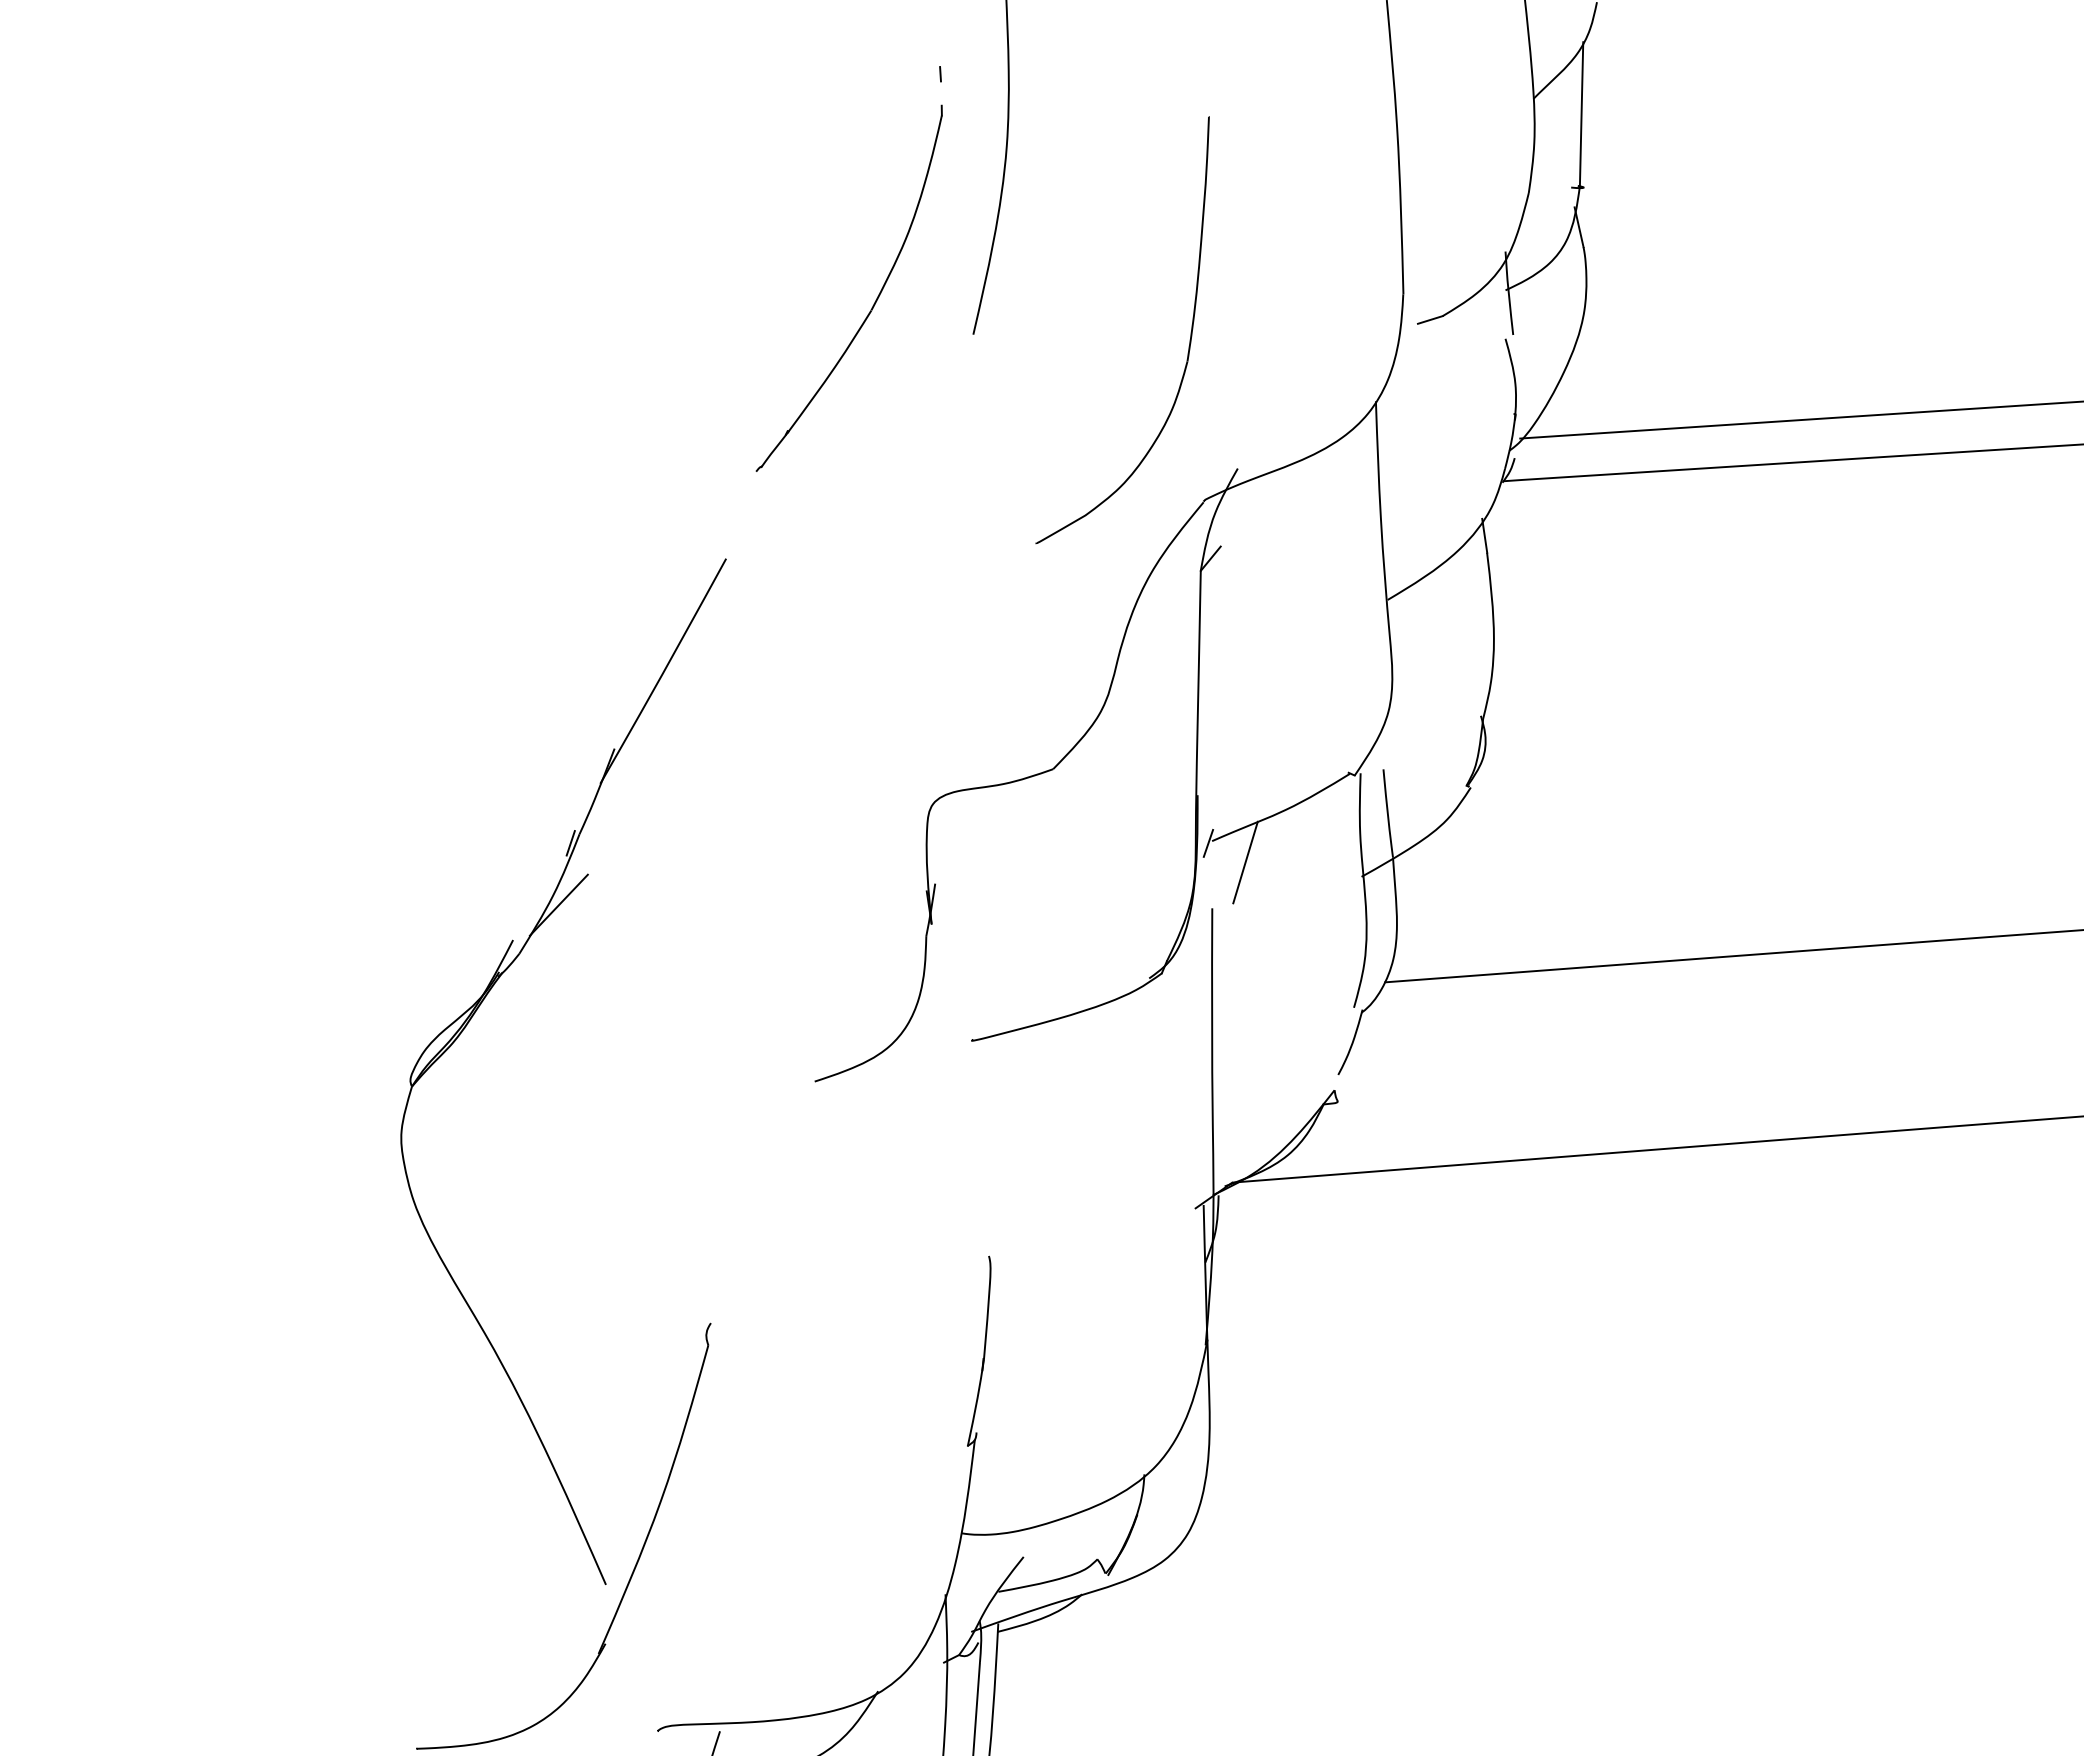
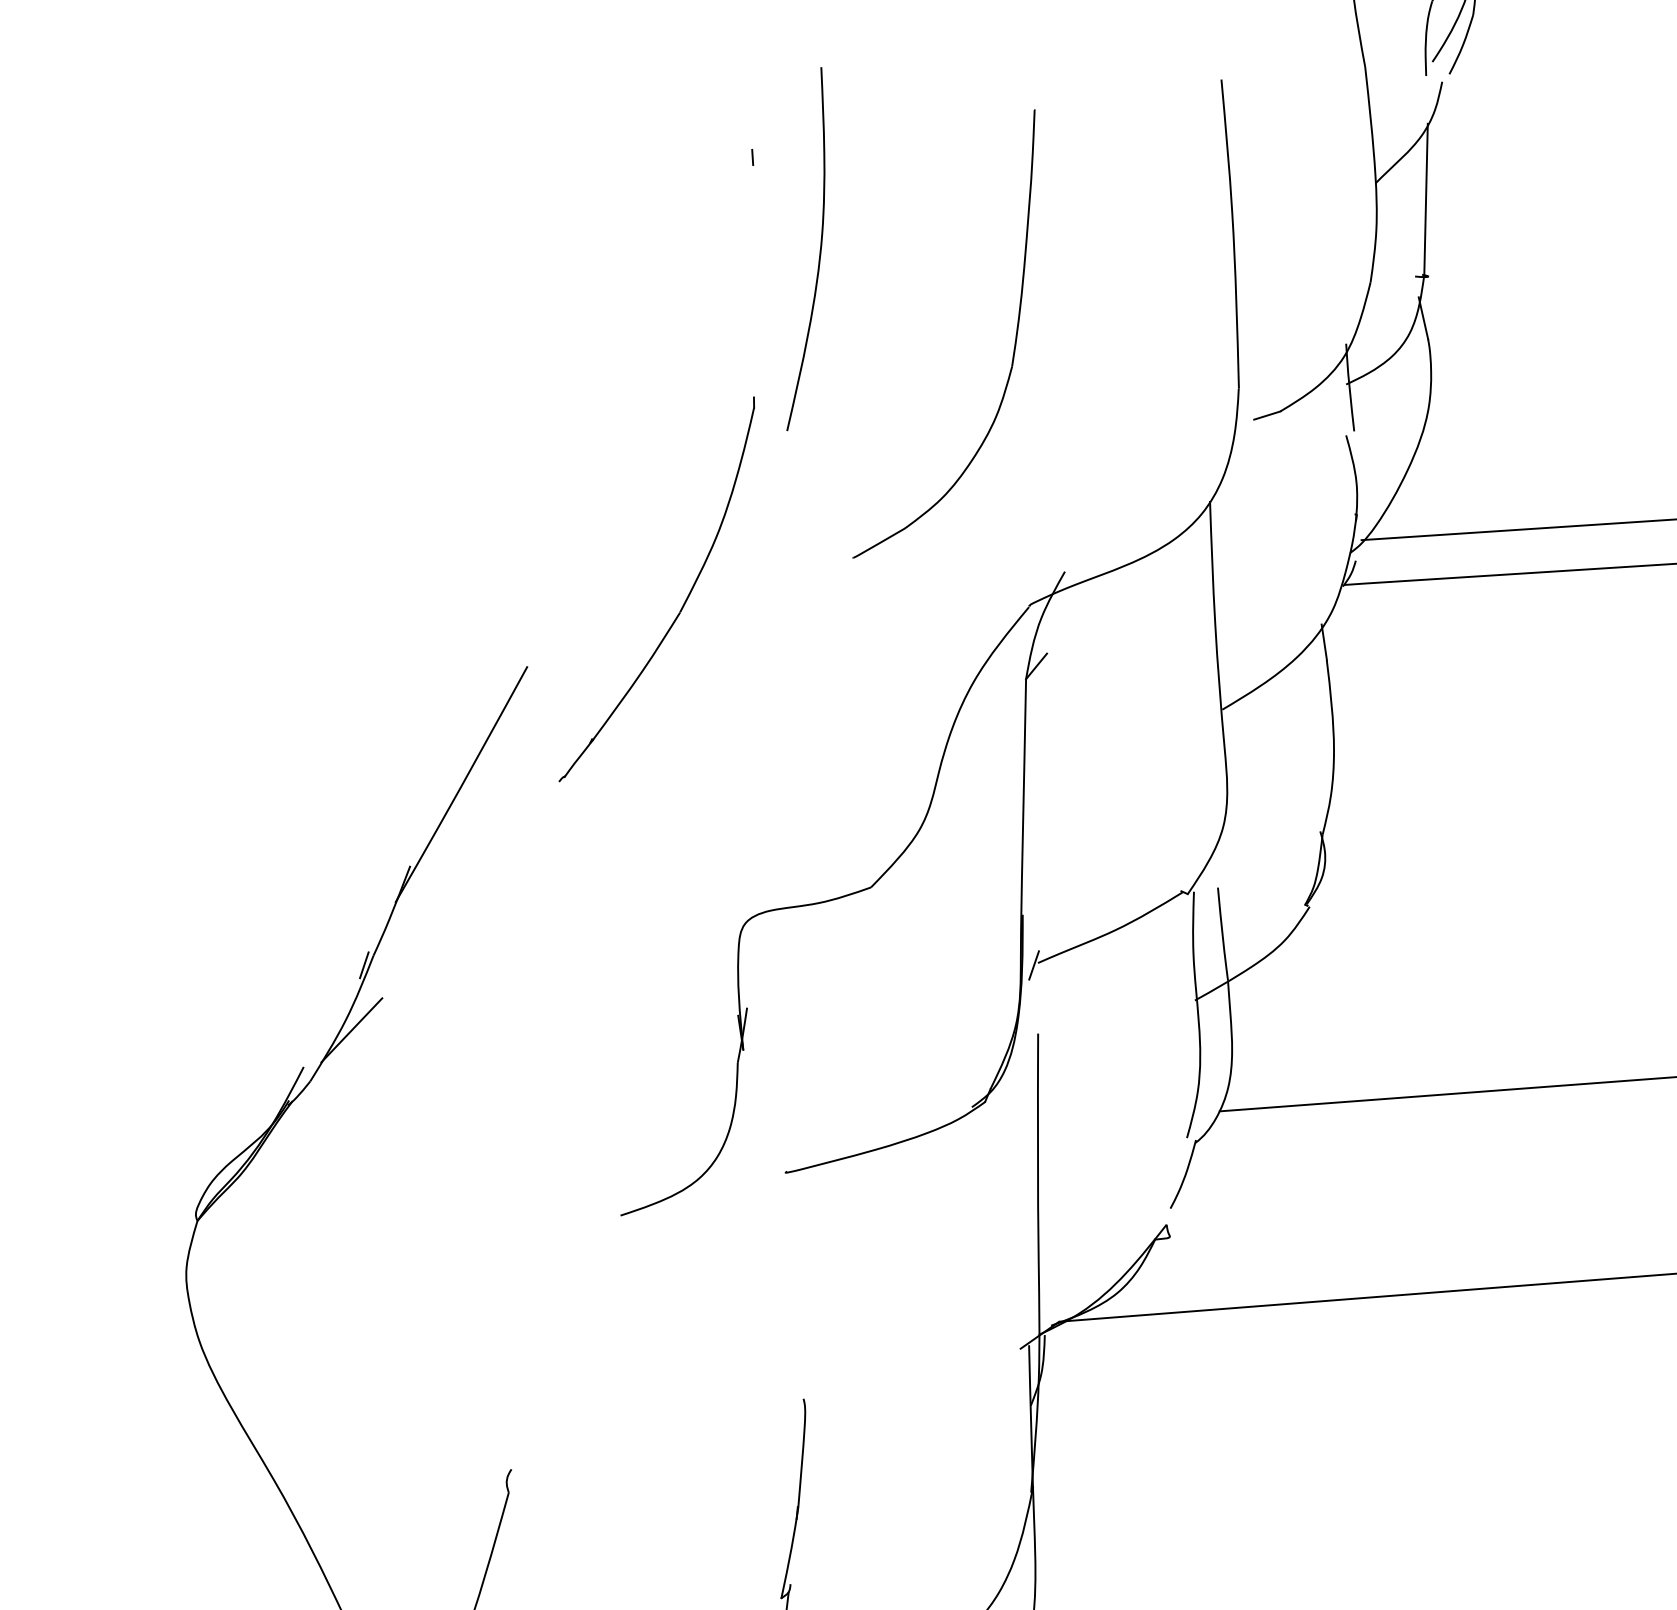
part: (873, 303) -> (682, 605), moved
part: (1189, 339) -> (1014, 343), moved
line: (1245, 862) -> (1073, 985), removed

